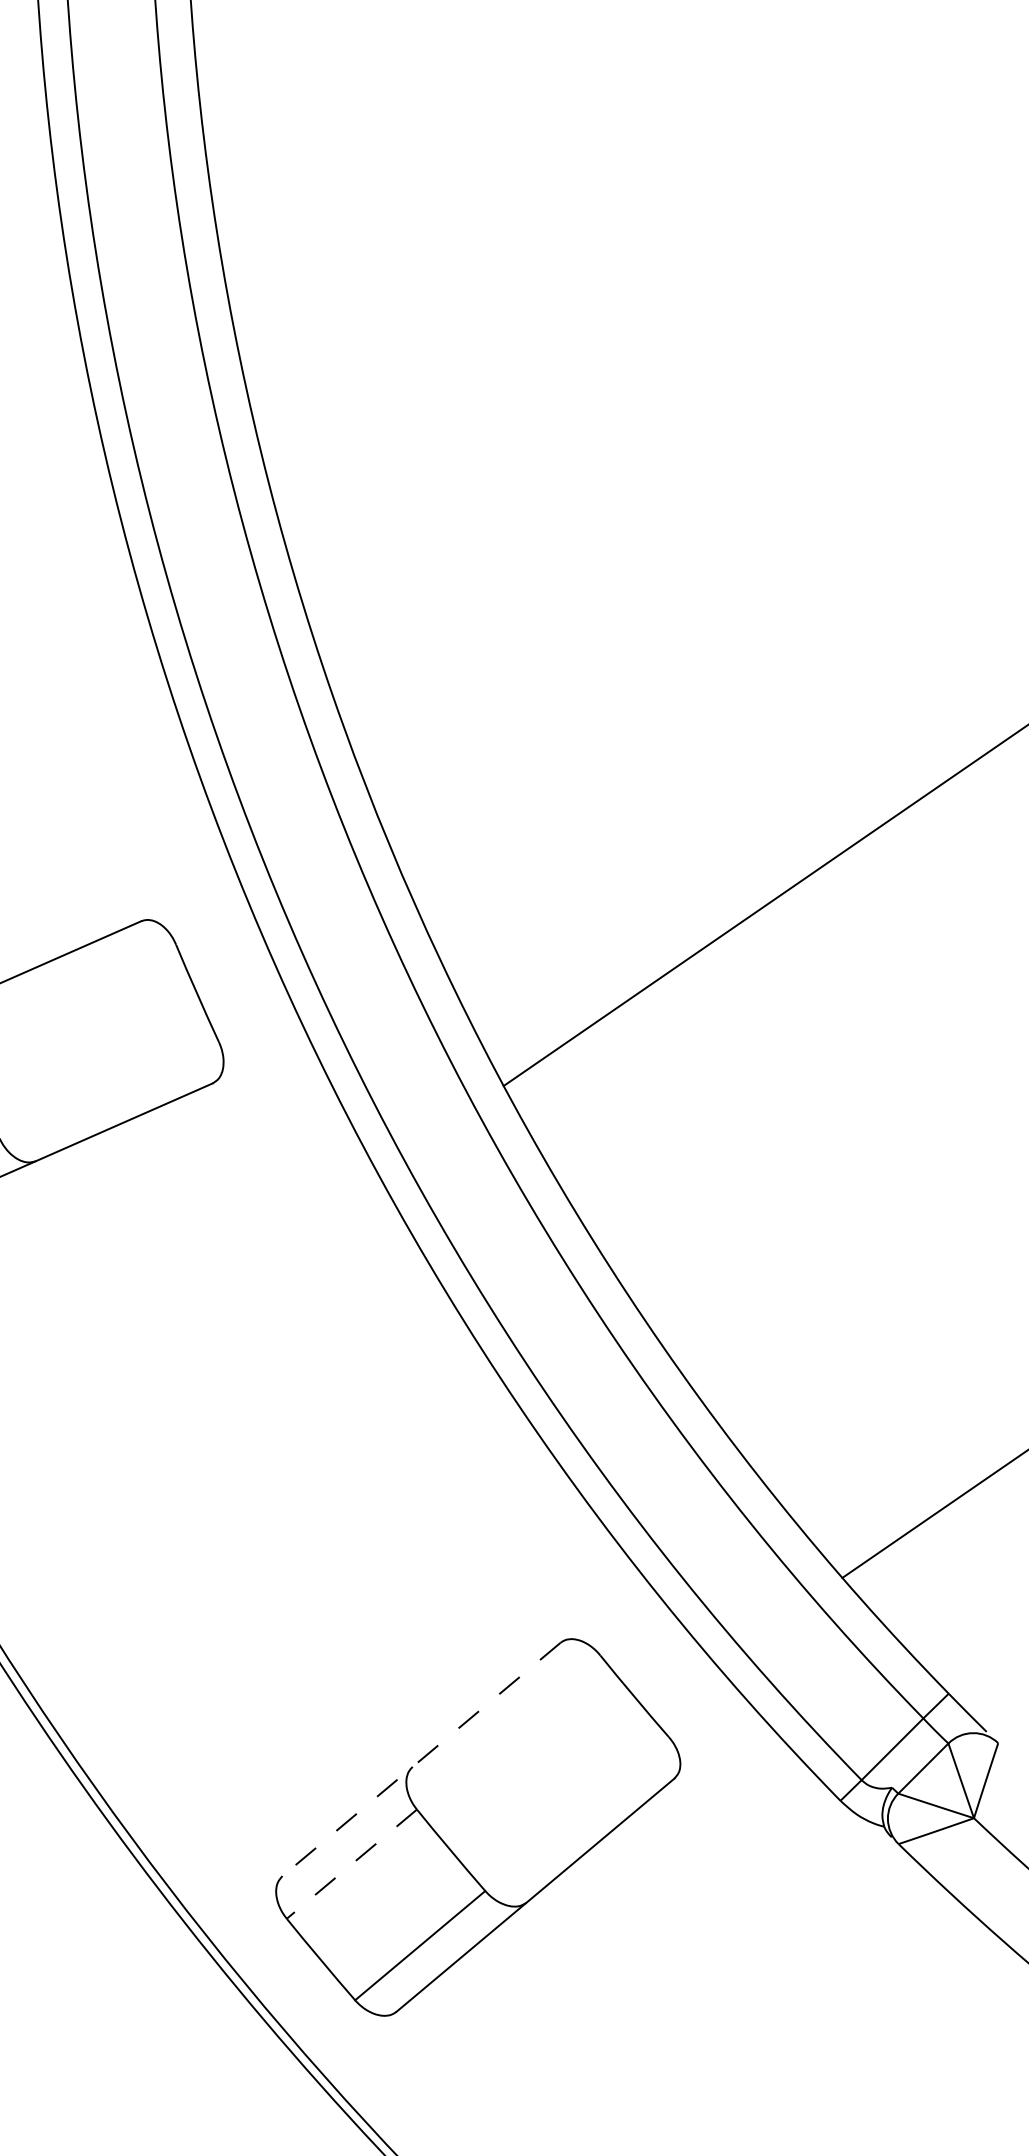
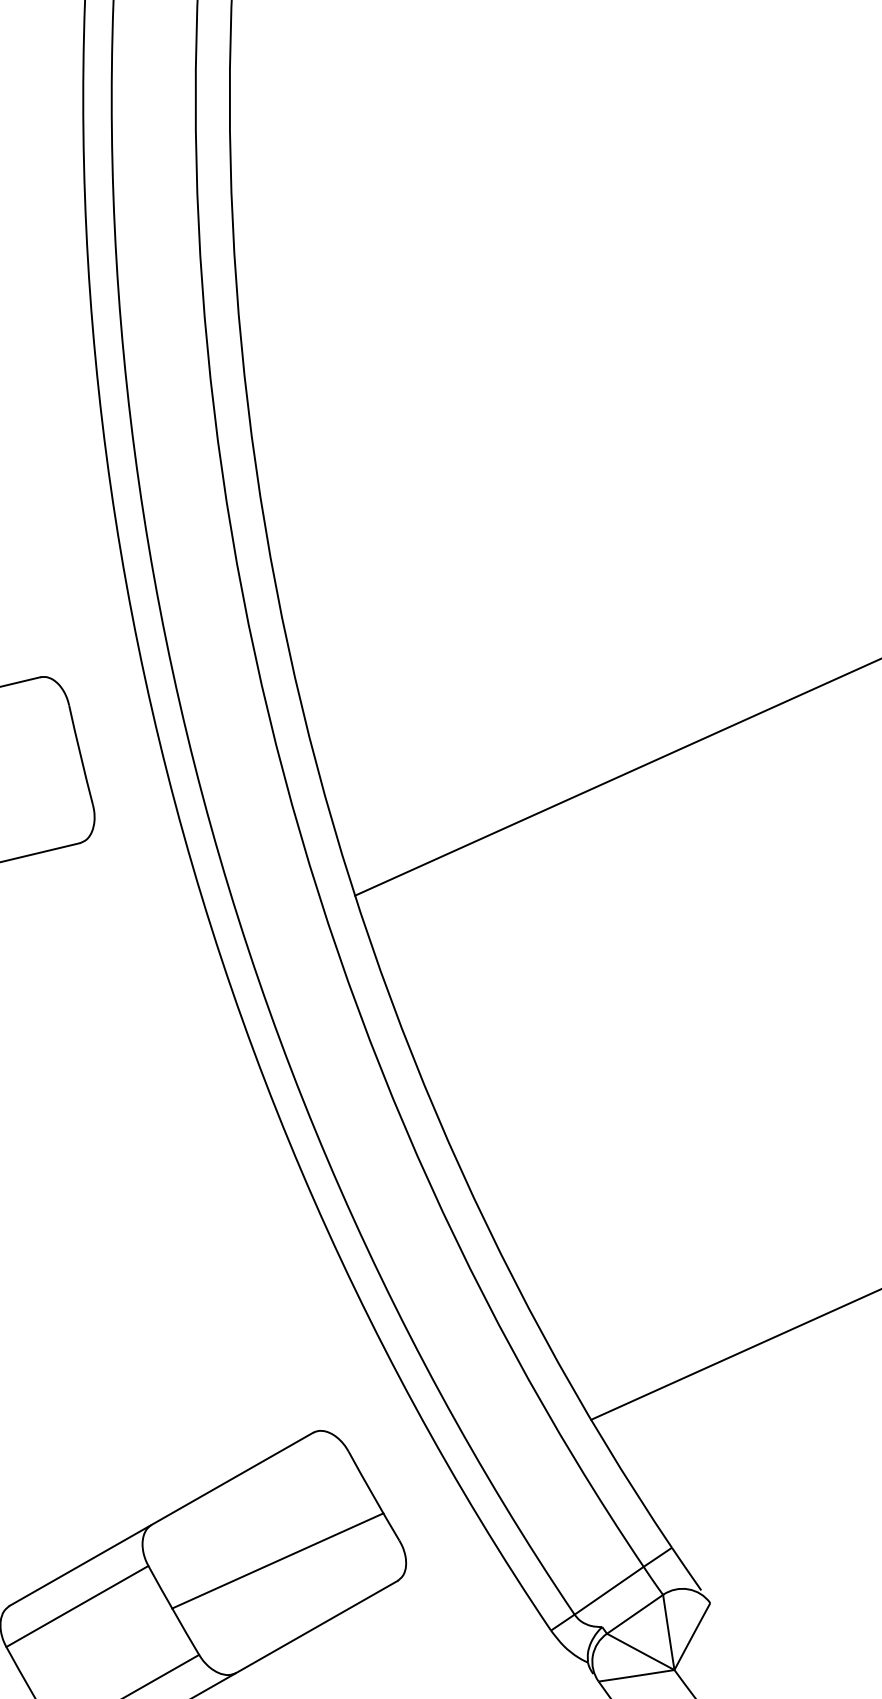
line: (421, 1759) -> (161, 1519), dashed -> solid
line: (548, 1780) -> (278, 1561), added
line: (351, 1864) -> (77, 1606), dashed -> solid

